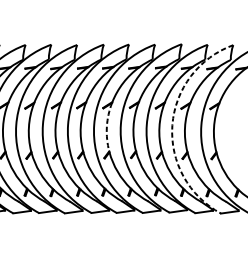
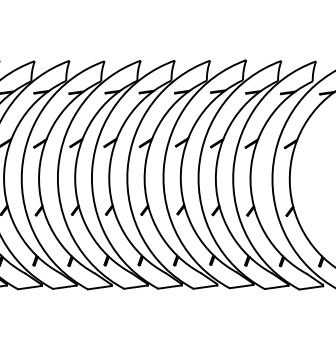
arc: (172, 125) -> (233, 170), dashed -> solid
arc: (106, 127) -> (144, 172), dashed -> solid

